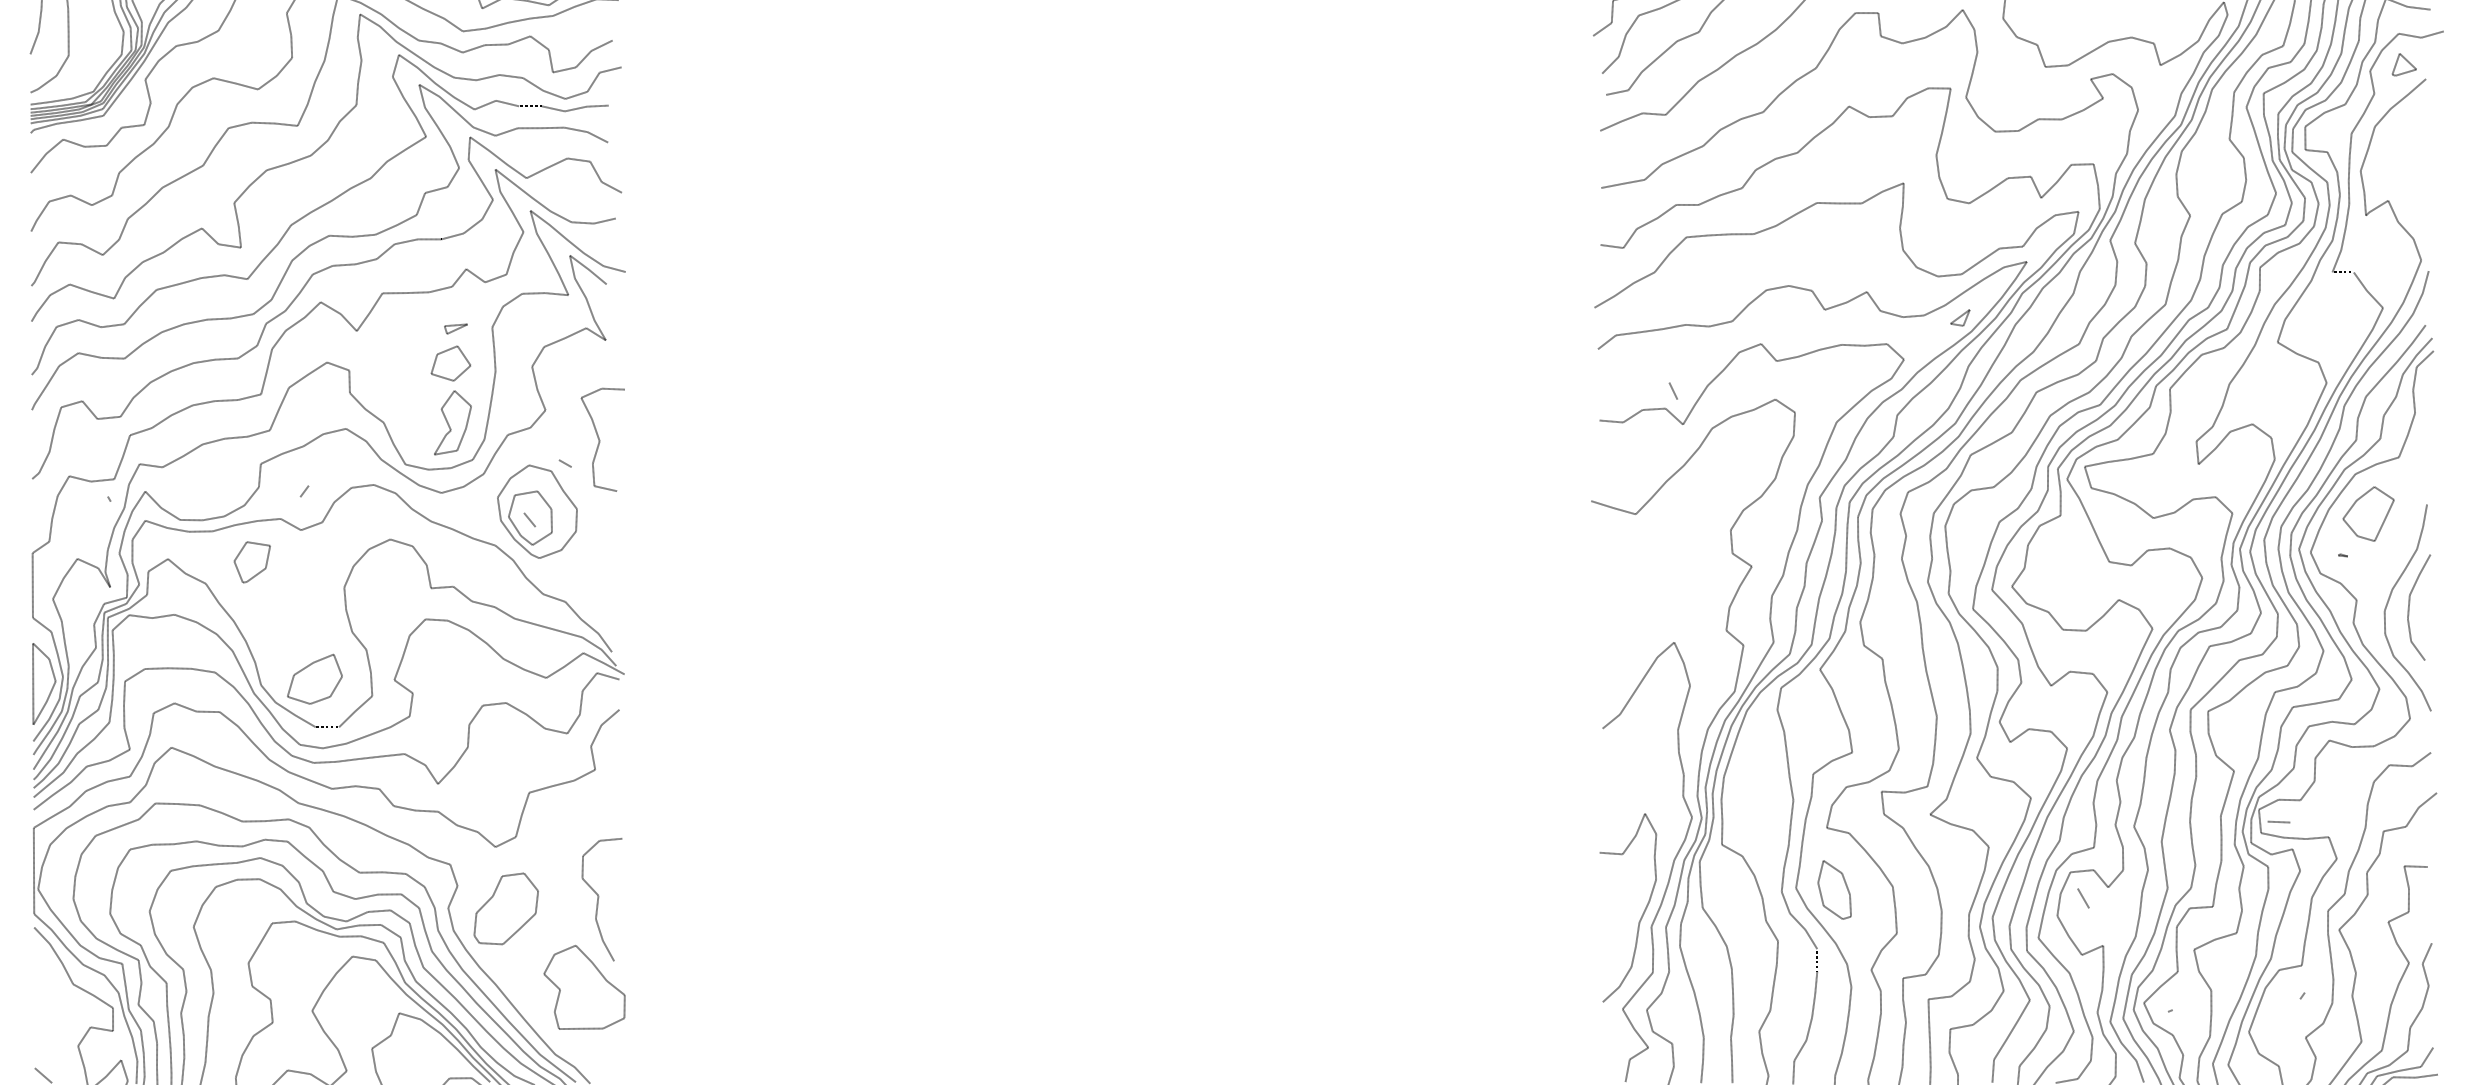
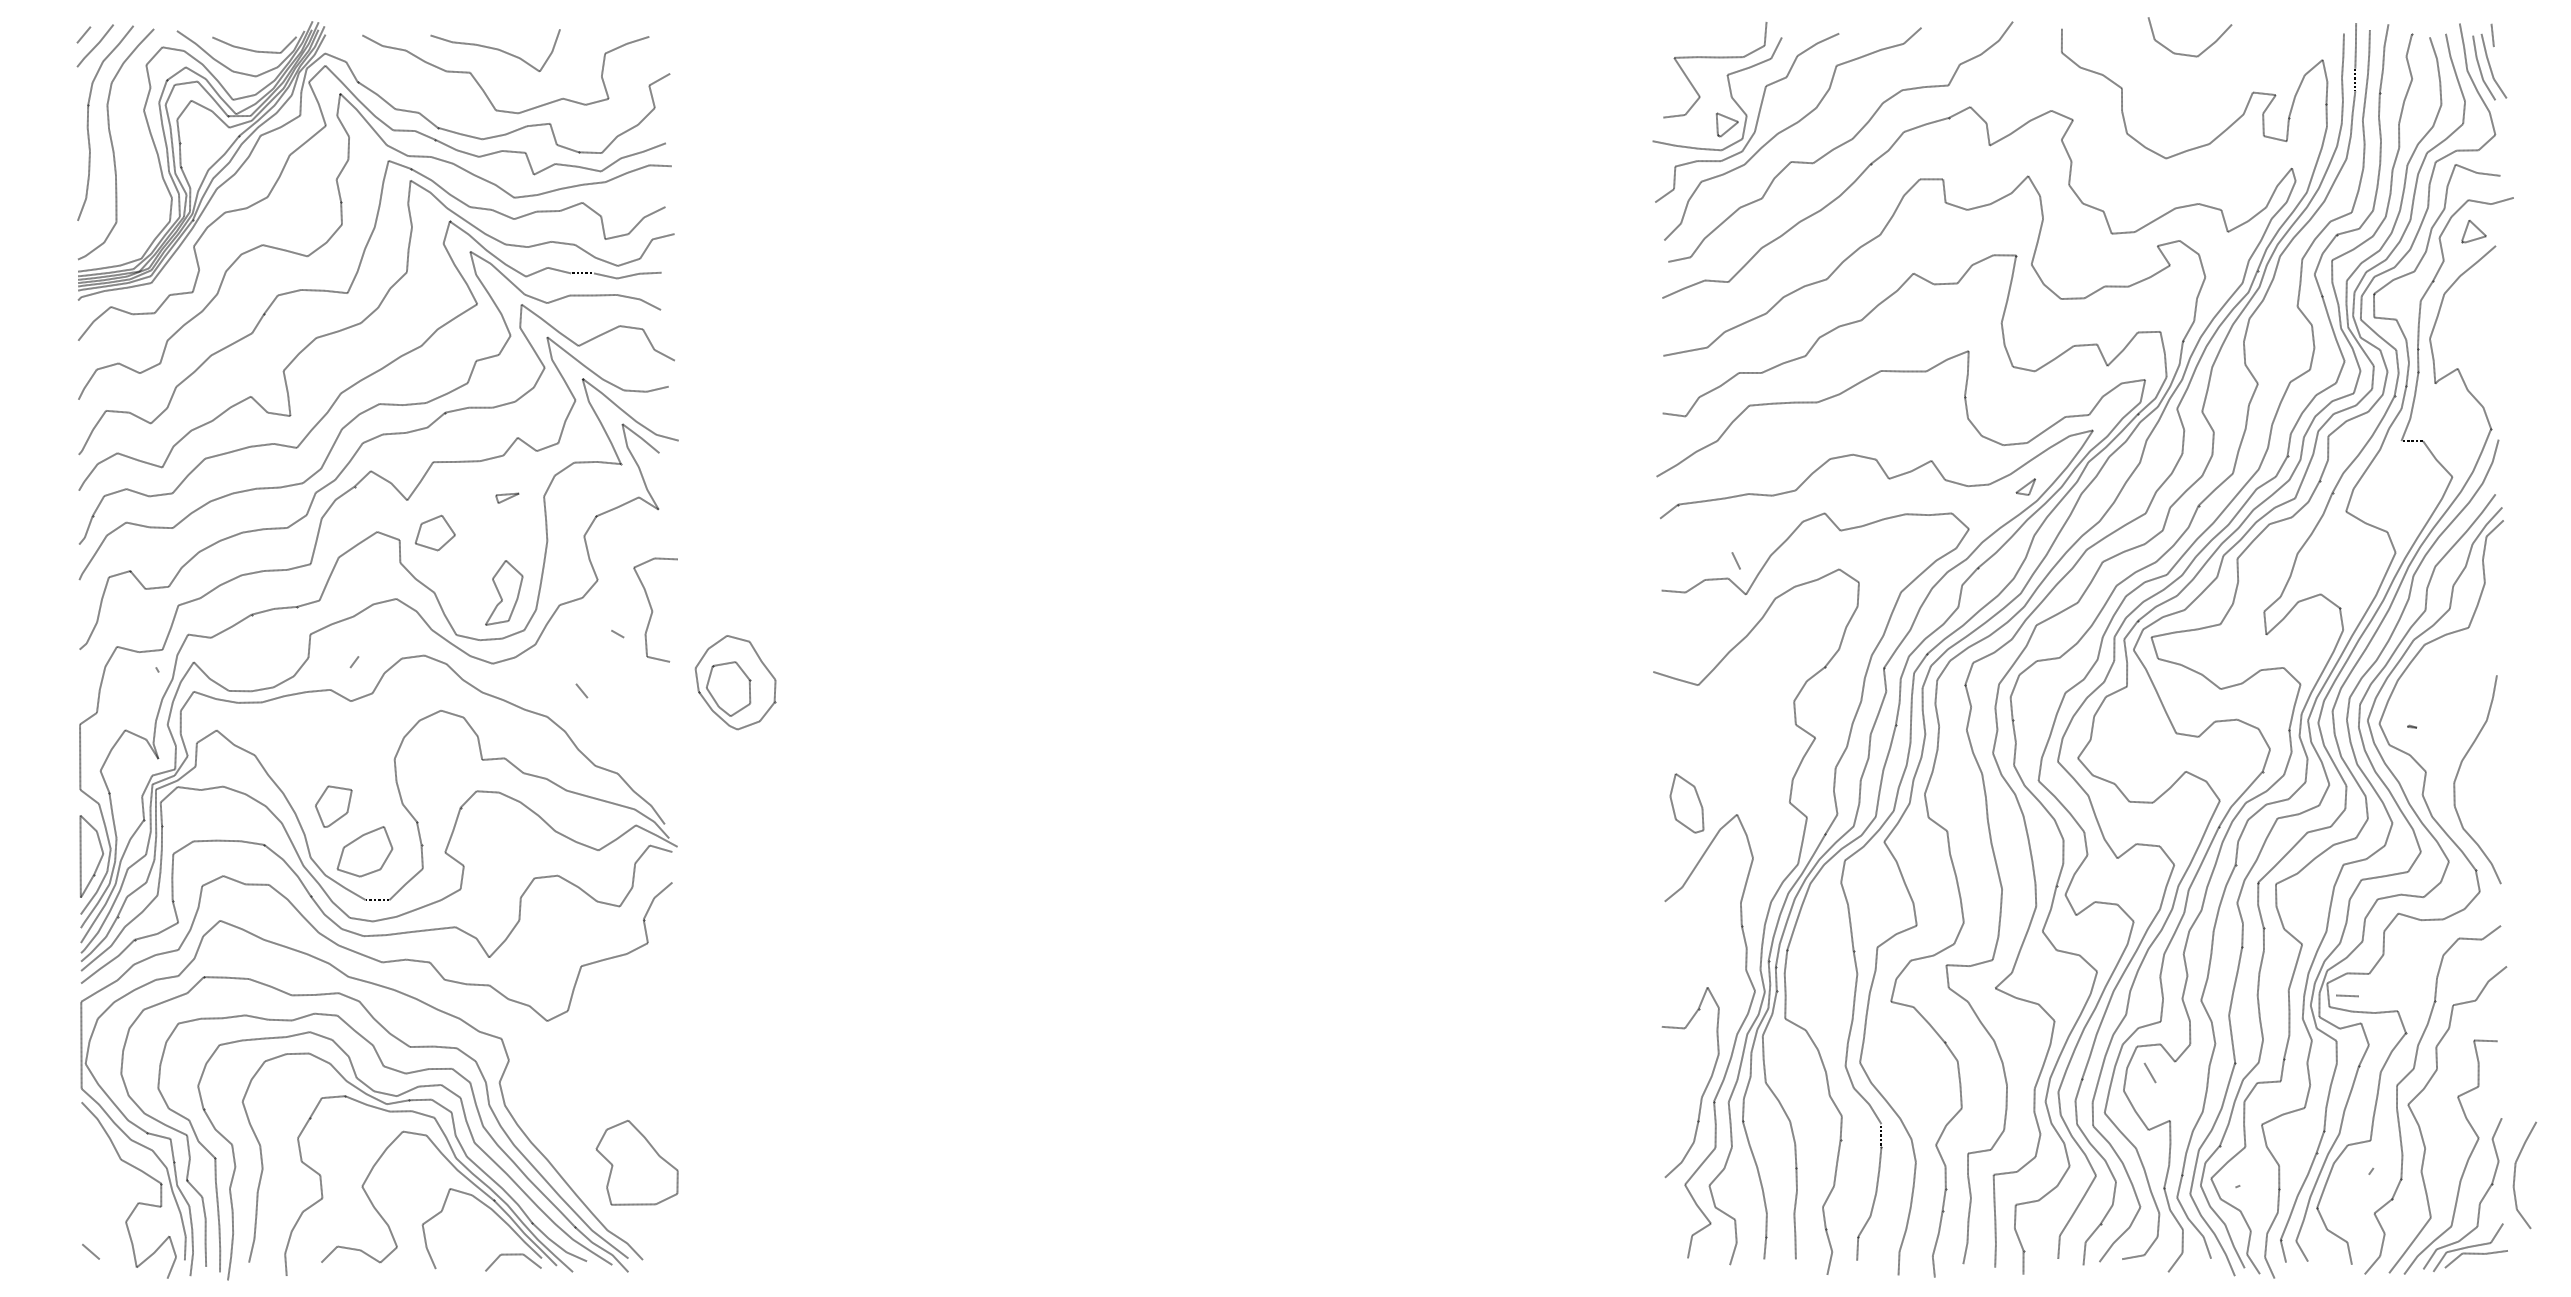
part: (451, 363) -> (435, 533), moved
part: (537, 511) -> (735, 682), moved
part: (2368, 513) -> (2437, 684), removed
part: (252, 562) -> (333, 806), moved
curve: (2409, 606) -> (2515, 1174), moved
part: (1834, 890) -> (1686, 803), moved
curve: (598, 899) -> (651, 1074), removed
part: (506, 908) -> (558, 1083), removed

